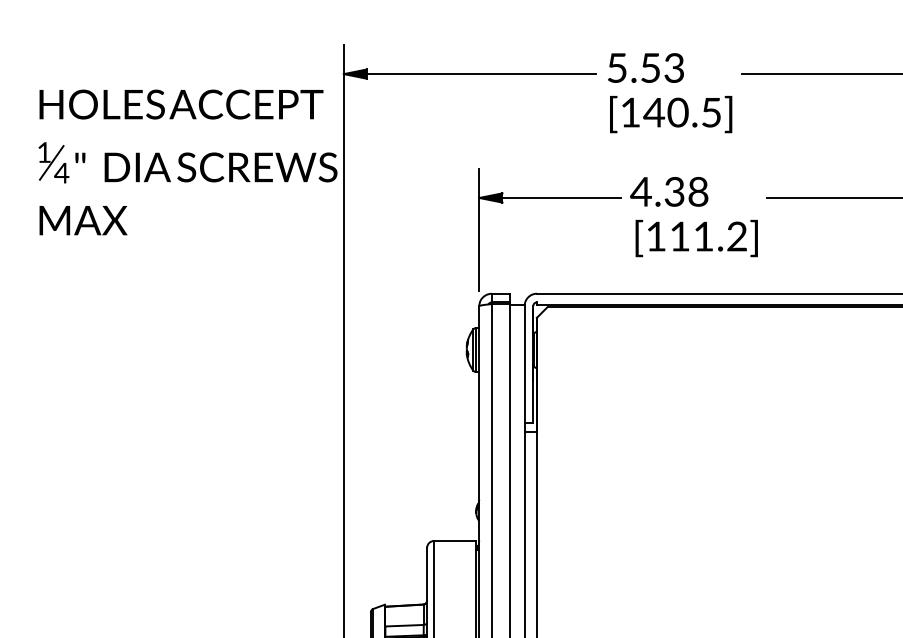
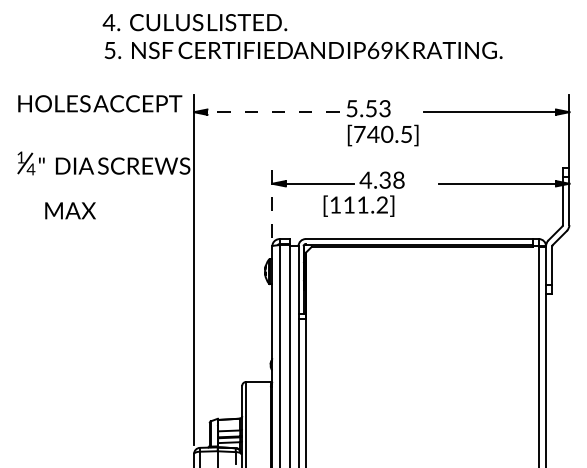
line: (479, 74) -> (272, 112), solid -> dashed
text: (181, 104) -> (100, 103), moved
text: (630, 112) -> (359, 134), [140.5] -> [740.5]
text: (83, 220) -> (70, 210), moved
line: (479, 228) -> (272, 201), solid -> dashed
text: (695, 237) -> (358, 205), moved

